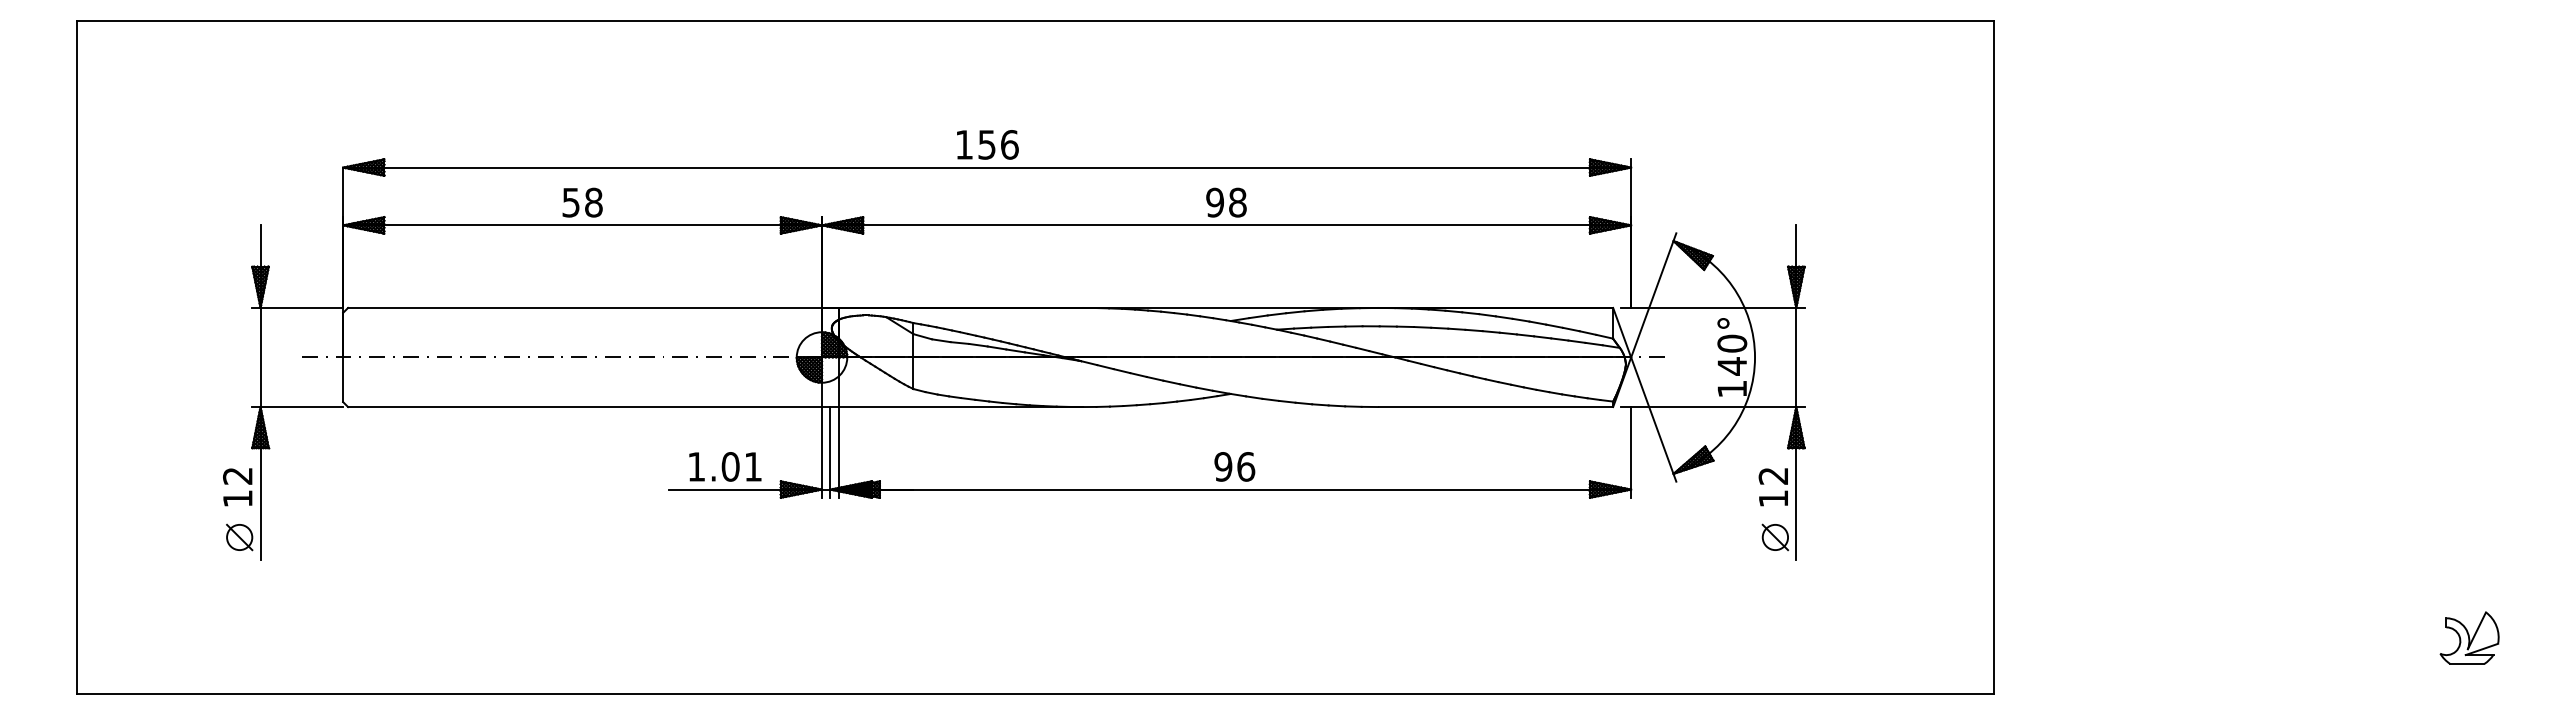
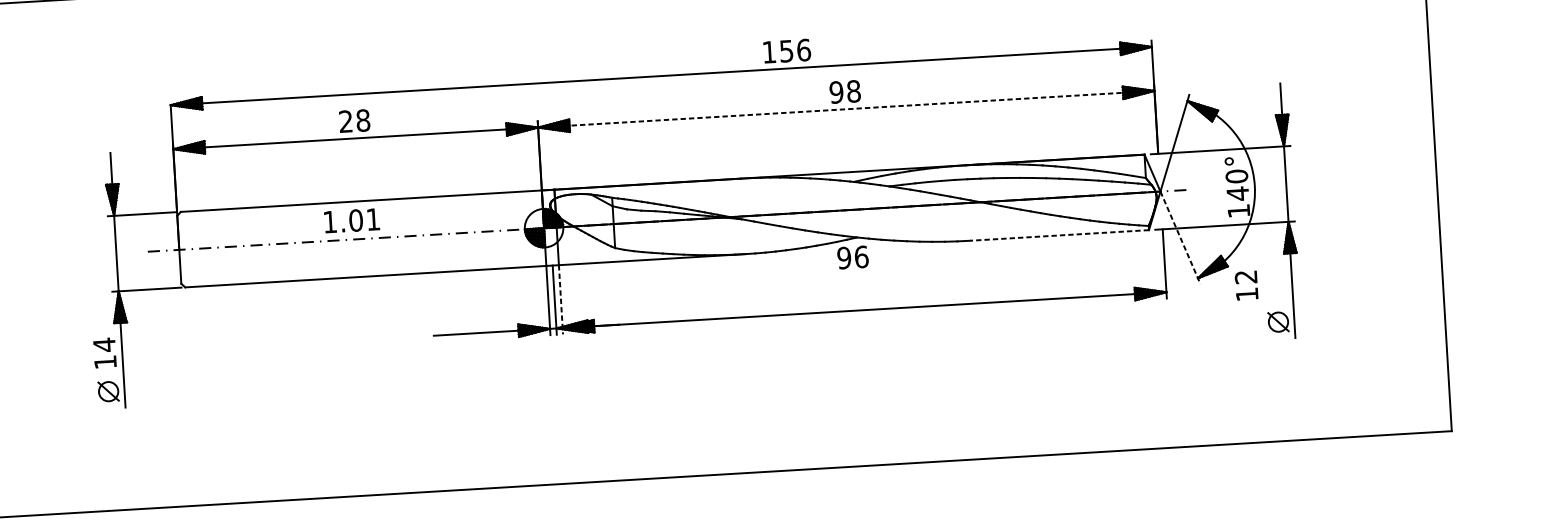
text: (987, 144) -> (786, 50), moved
text: (570, 202) -> (345, 121), 58 -> 28
line: (1226, 225) -> (846, 109), solid -> dashed
line: (1495, 407) -> (1059, 235), solid -> dashed
line: (1653, 420) -> (1180, 238), solid -> dashed
line: (838, 452) -> (560, 299), solid -> dashed
text: (725, 466) -> (352, 220), moved
text: (1234, 466) -> (852, 257), moved
text: (237, 475) -> (104, 344), 12 -> 14
text: (1772, 487) -> (1245, 285), moved

